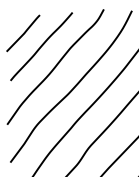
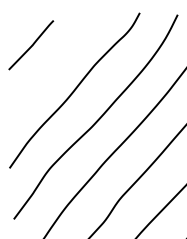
line: (41, 46) -> (55, 62), removed

